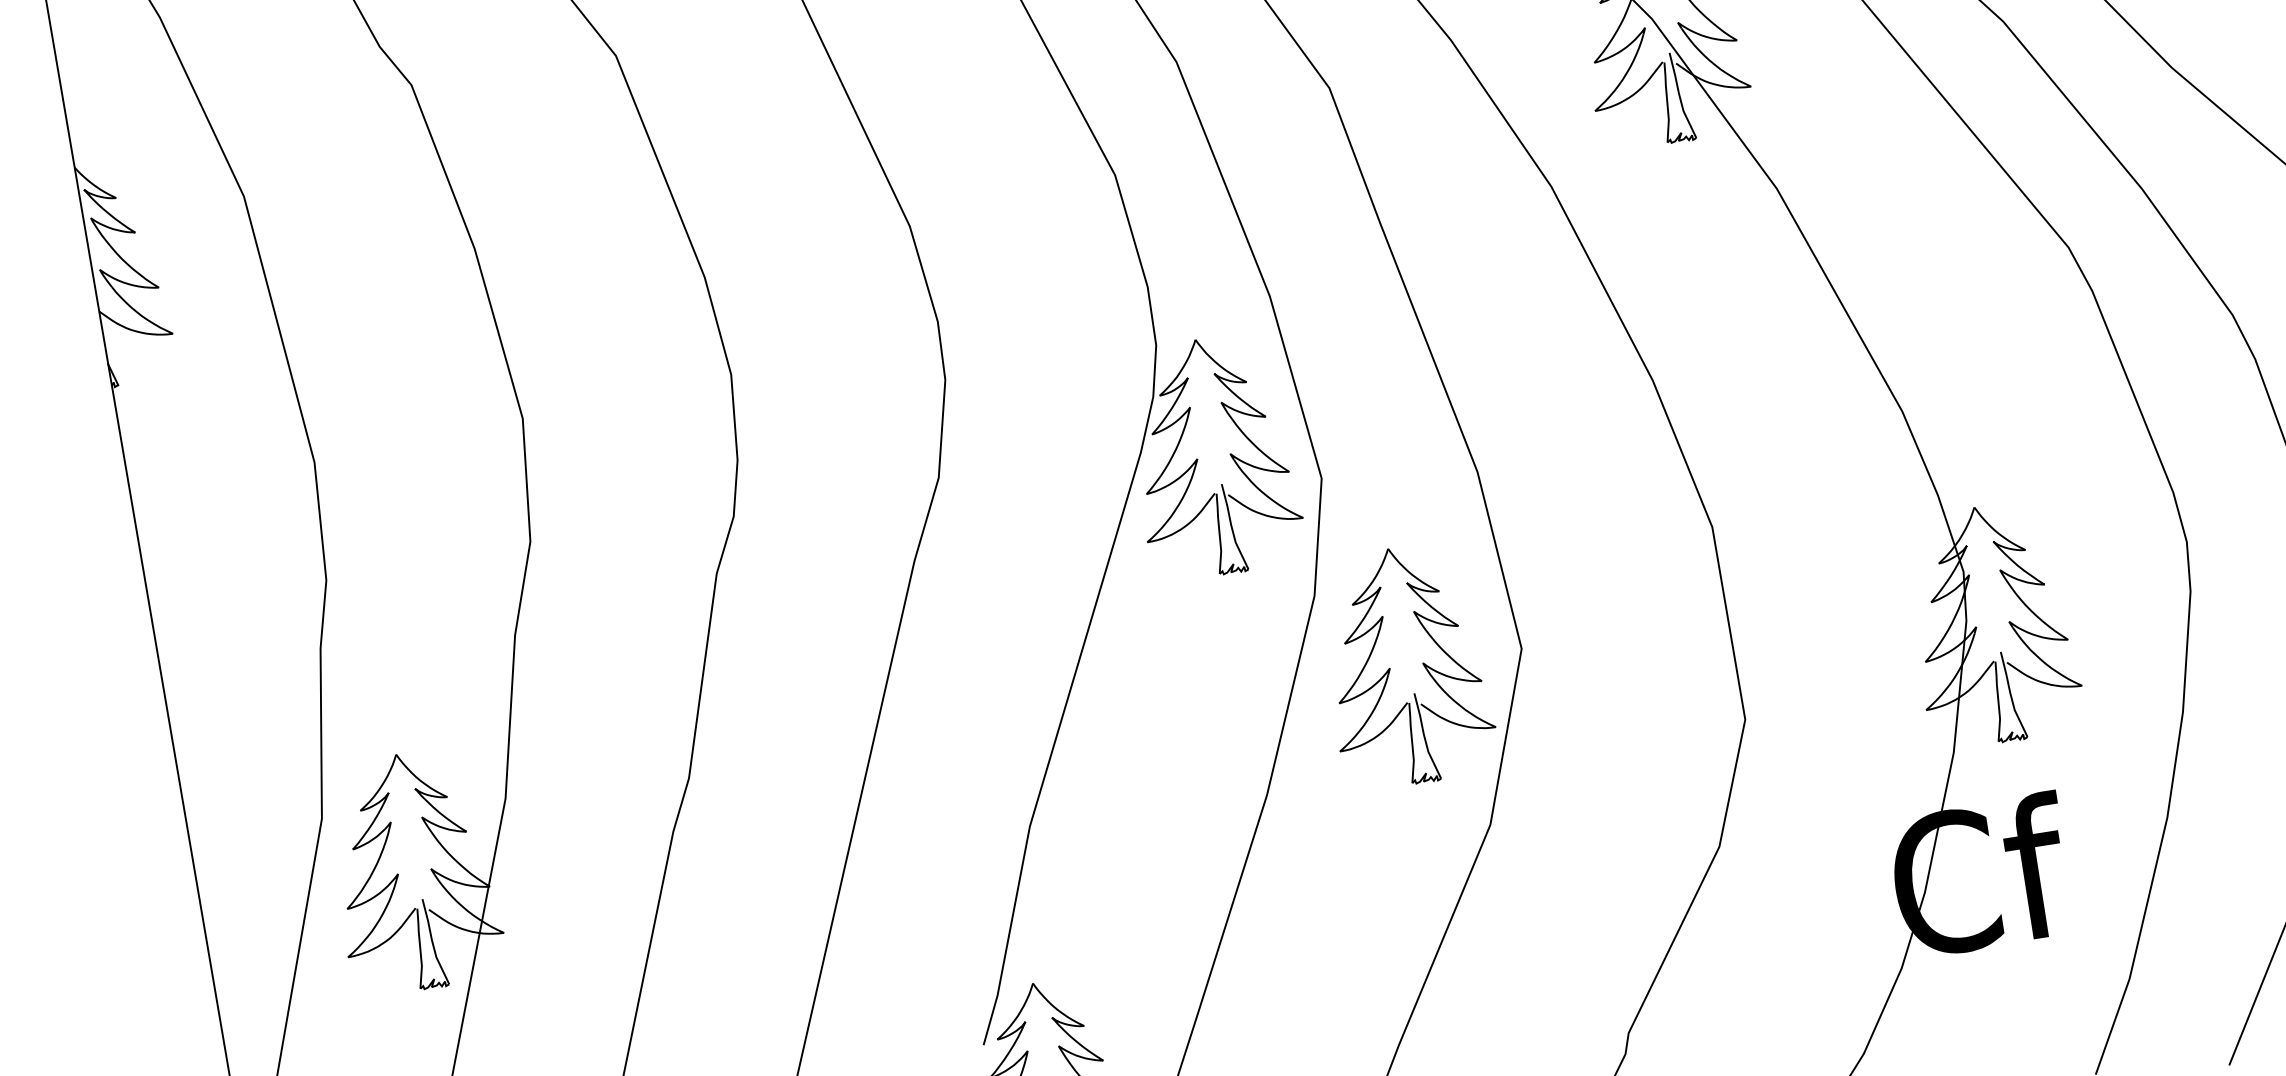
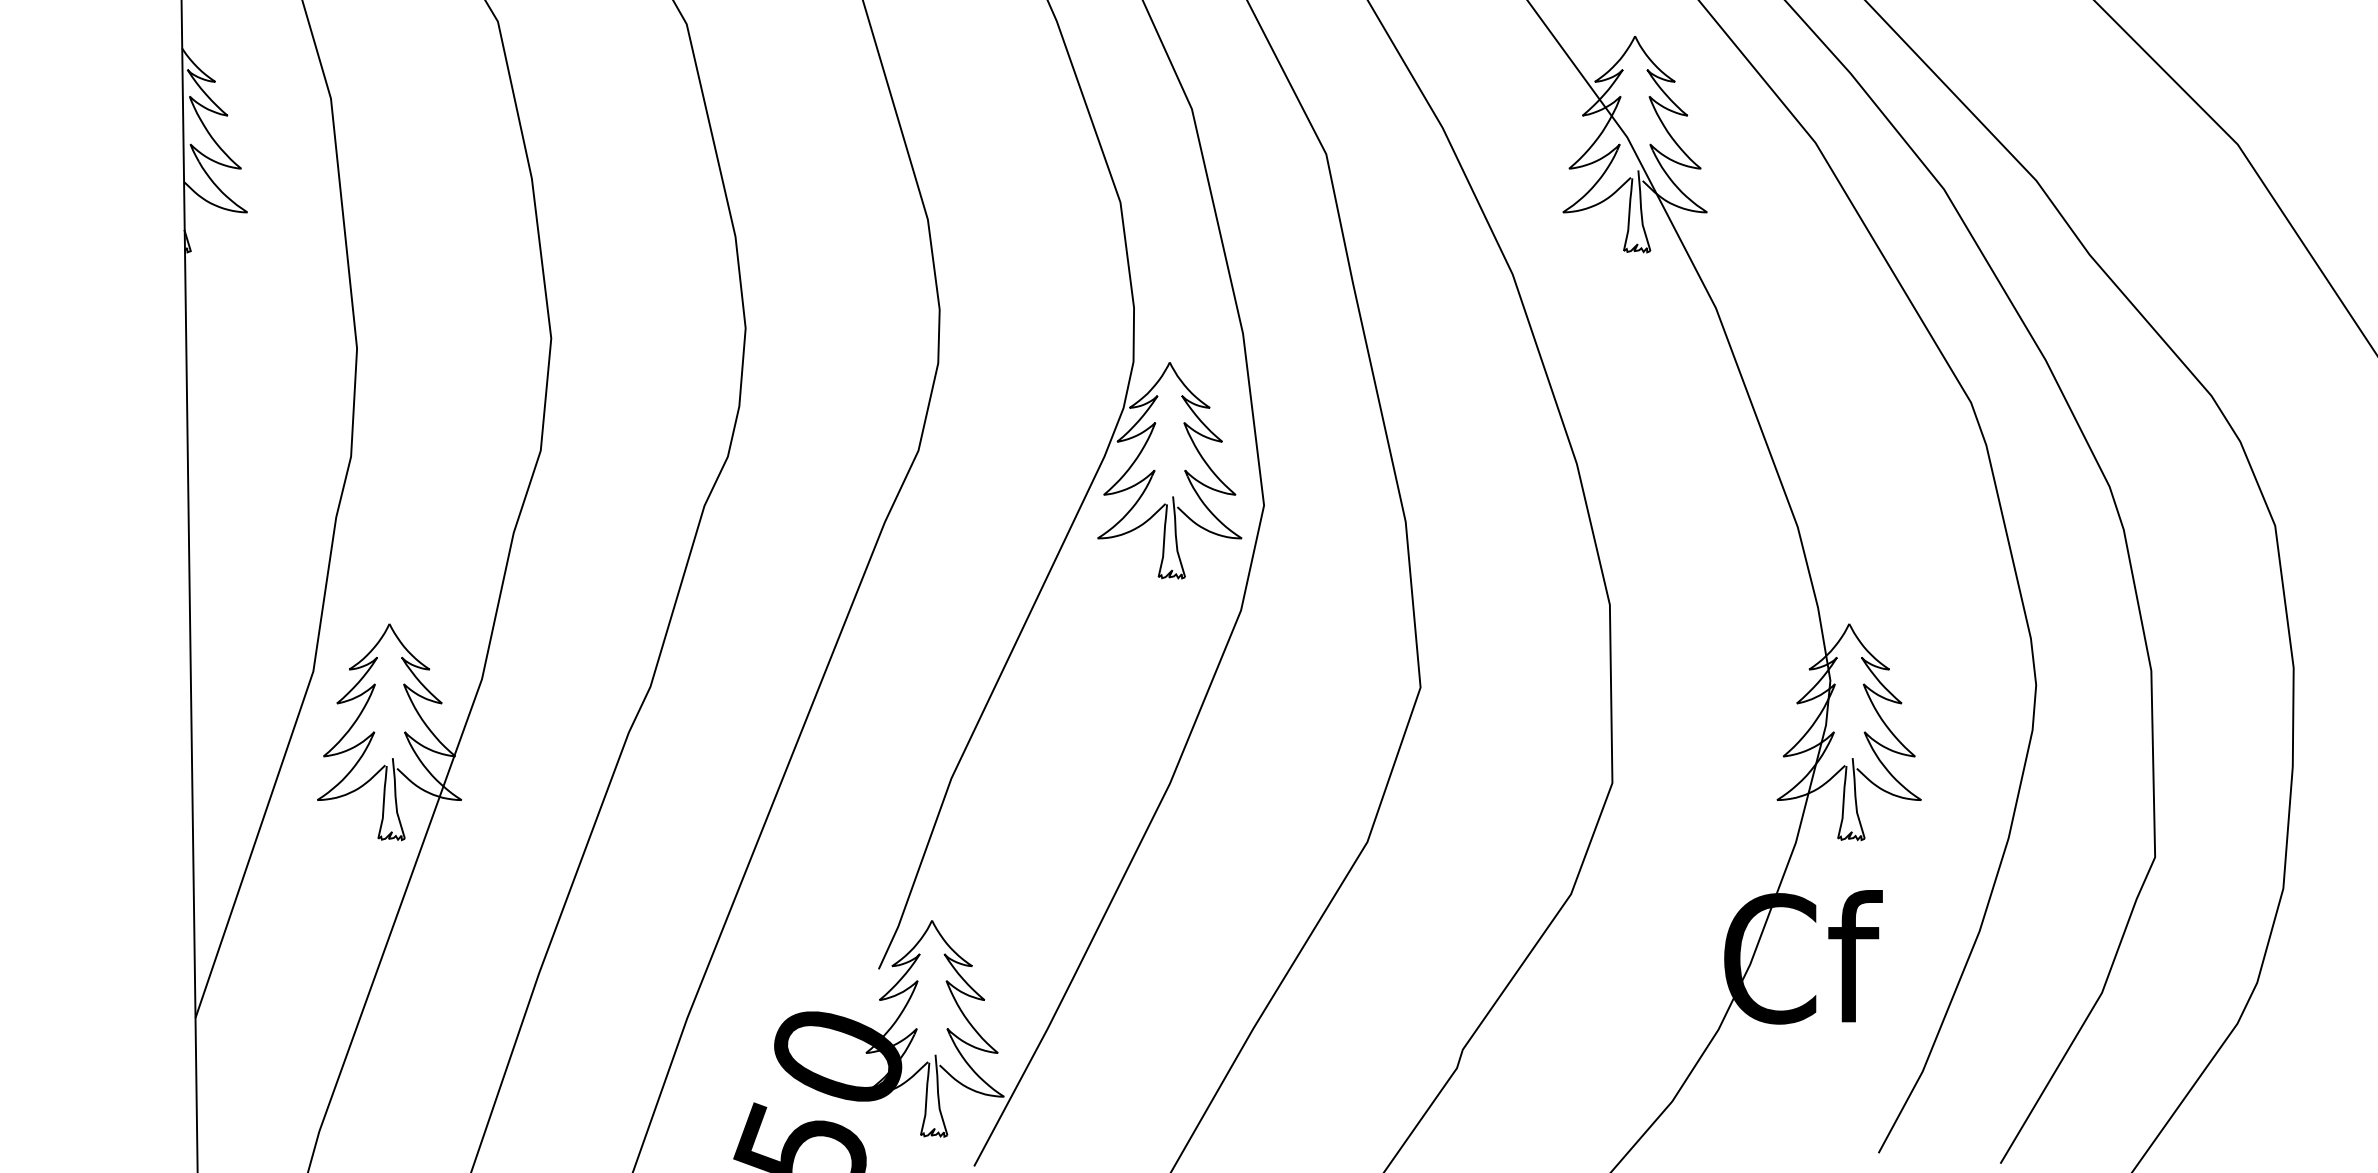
part: (1390, 668) -> (1299, 686), removed

